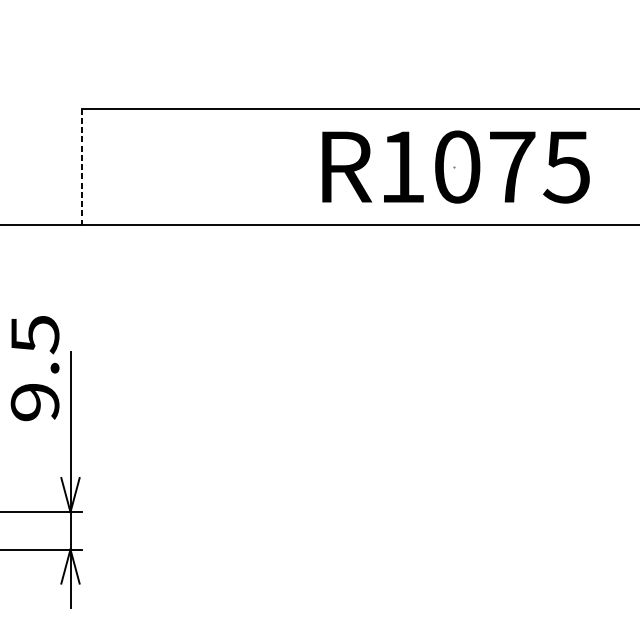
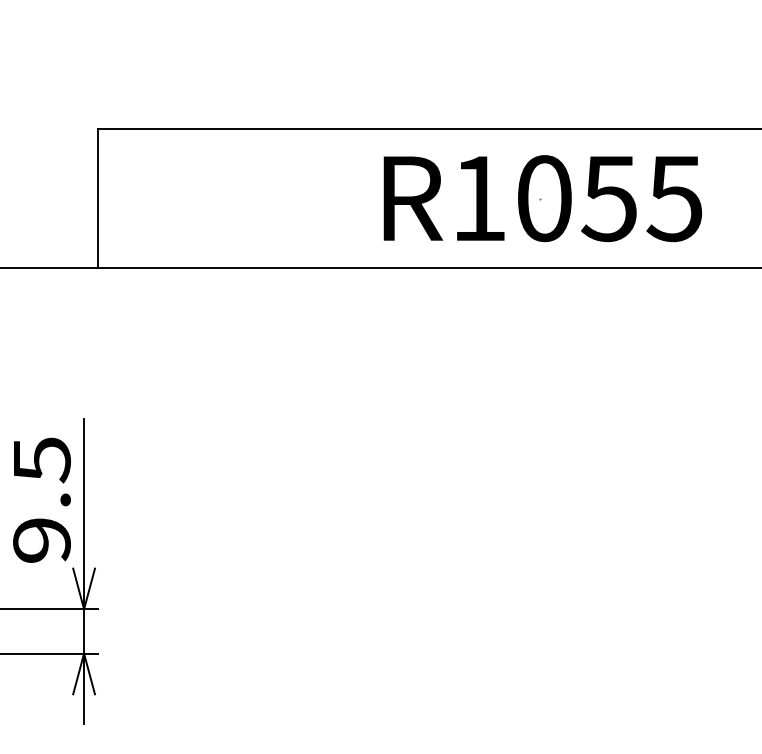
line: (81, 167) -> (97, 199), dashed -> solid
text: (512, 167) -> (609, 199), R1075 -> R1055
text: (34, 367) -> (41, 499), moved

